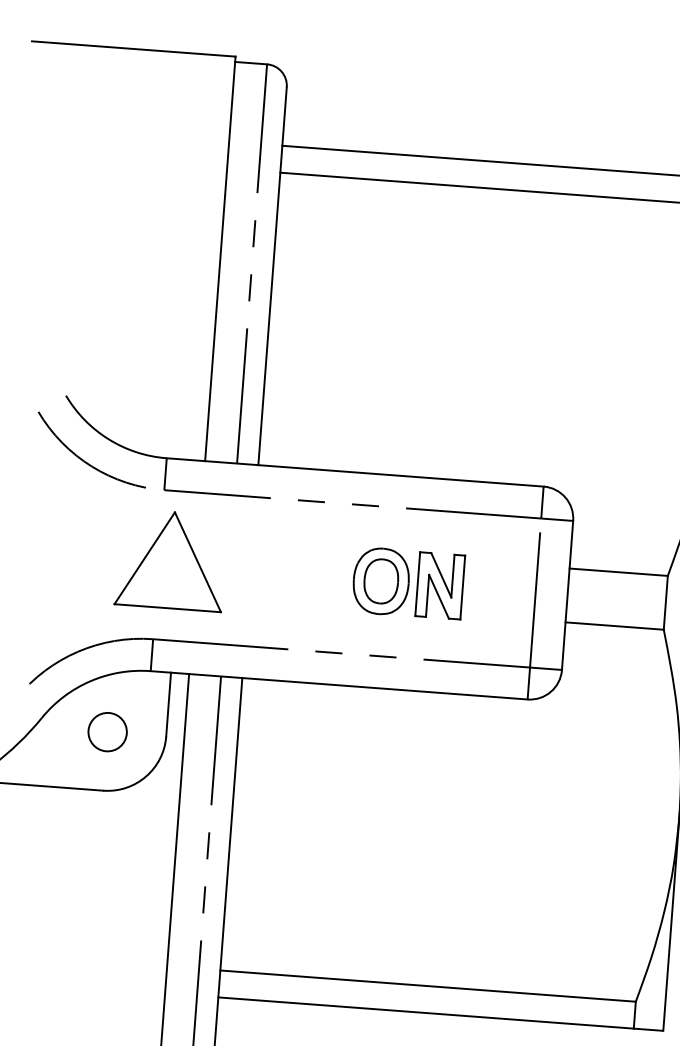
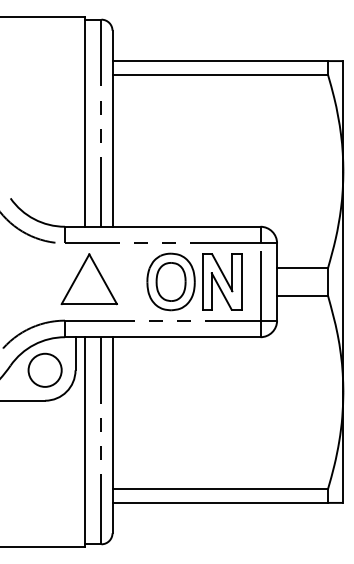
part: (169, 560) -> (88, 279), moved
part: (408, 582) -> (194, 281), size x1.67
circle: (106, 730) -> (44, 369), size x1.67

